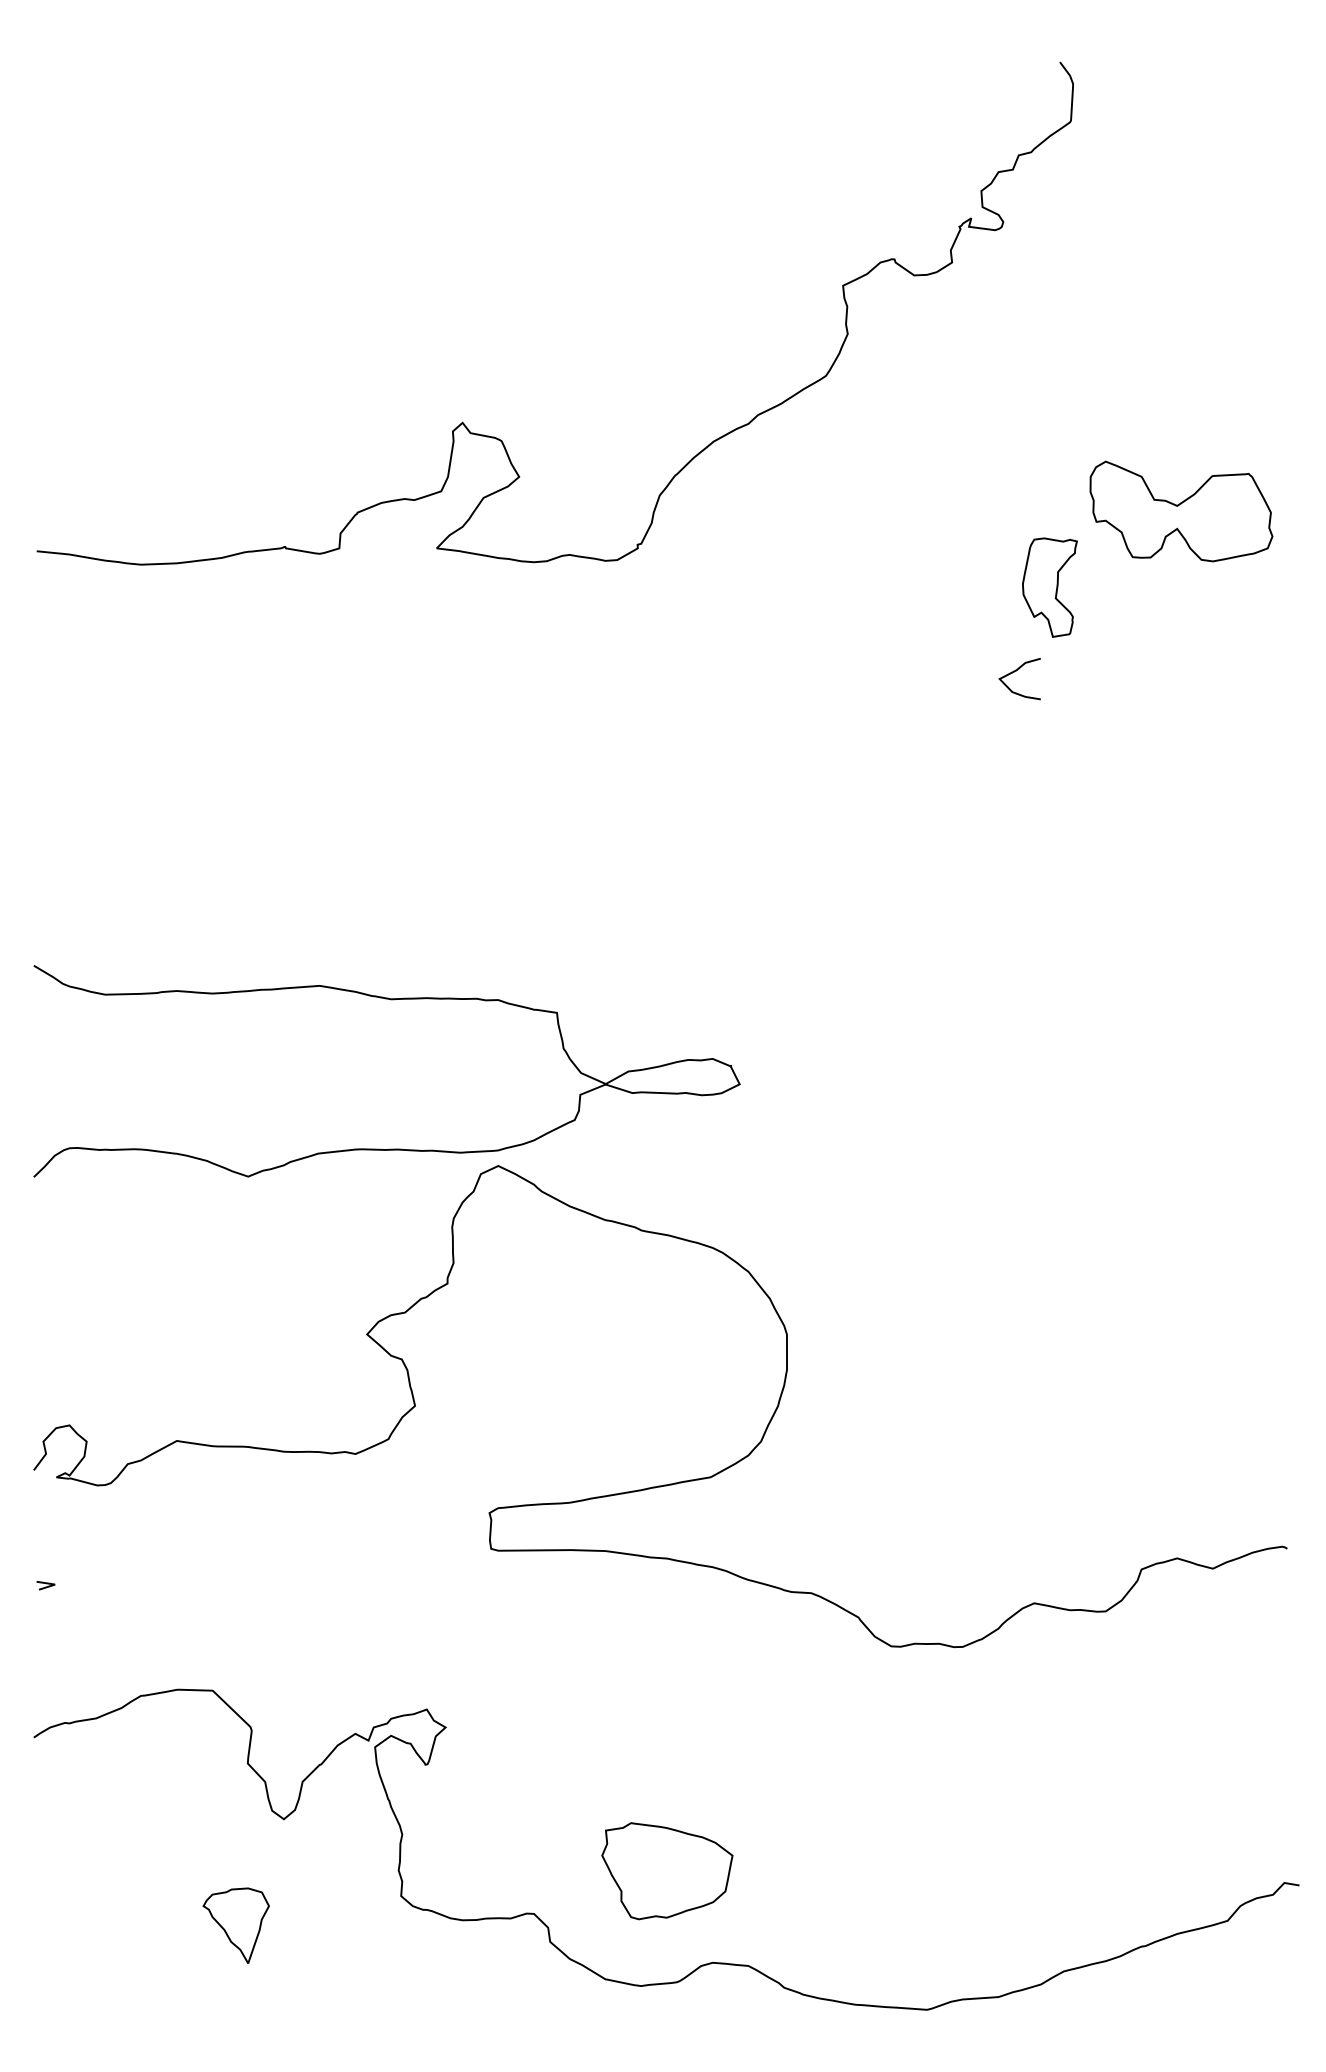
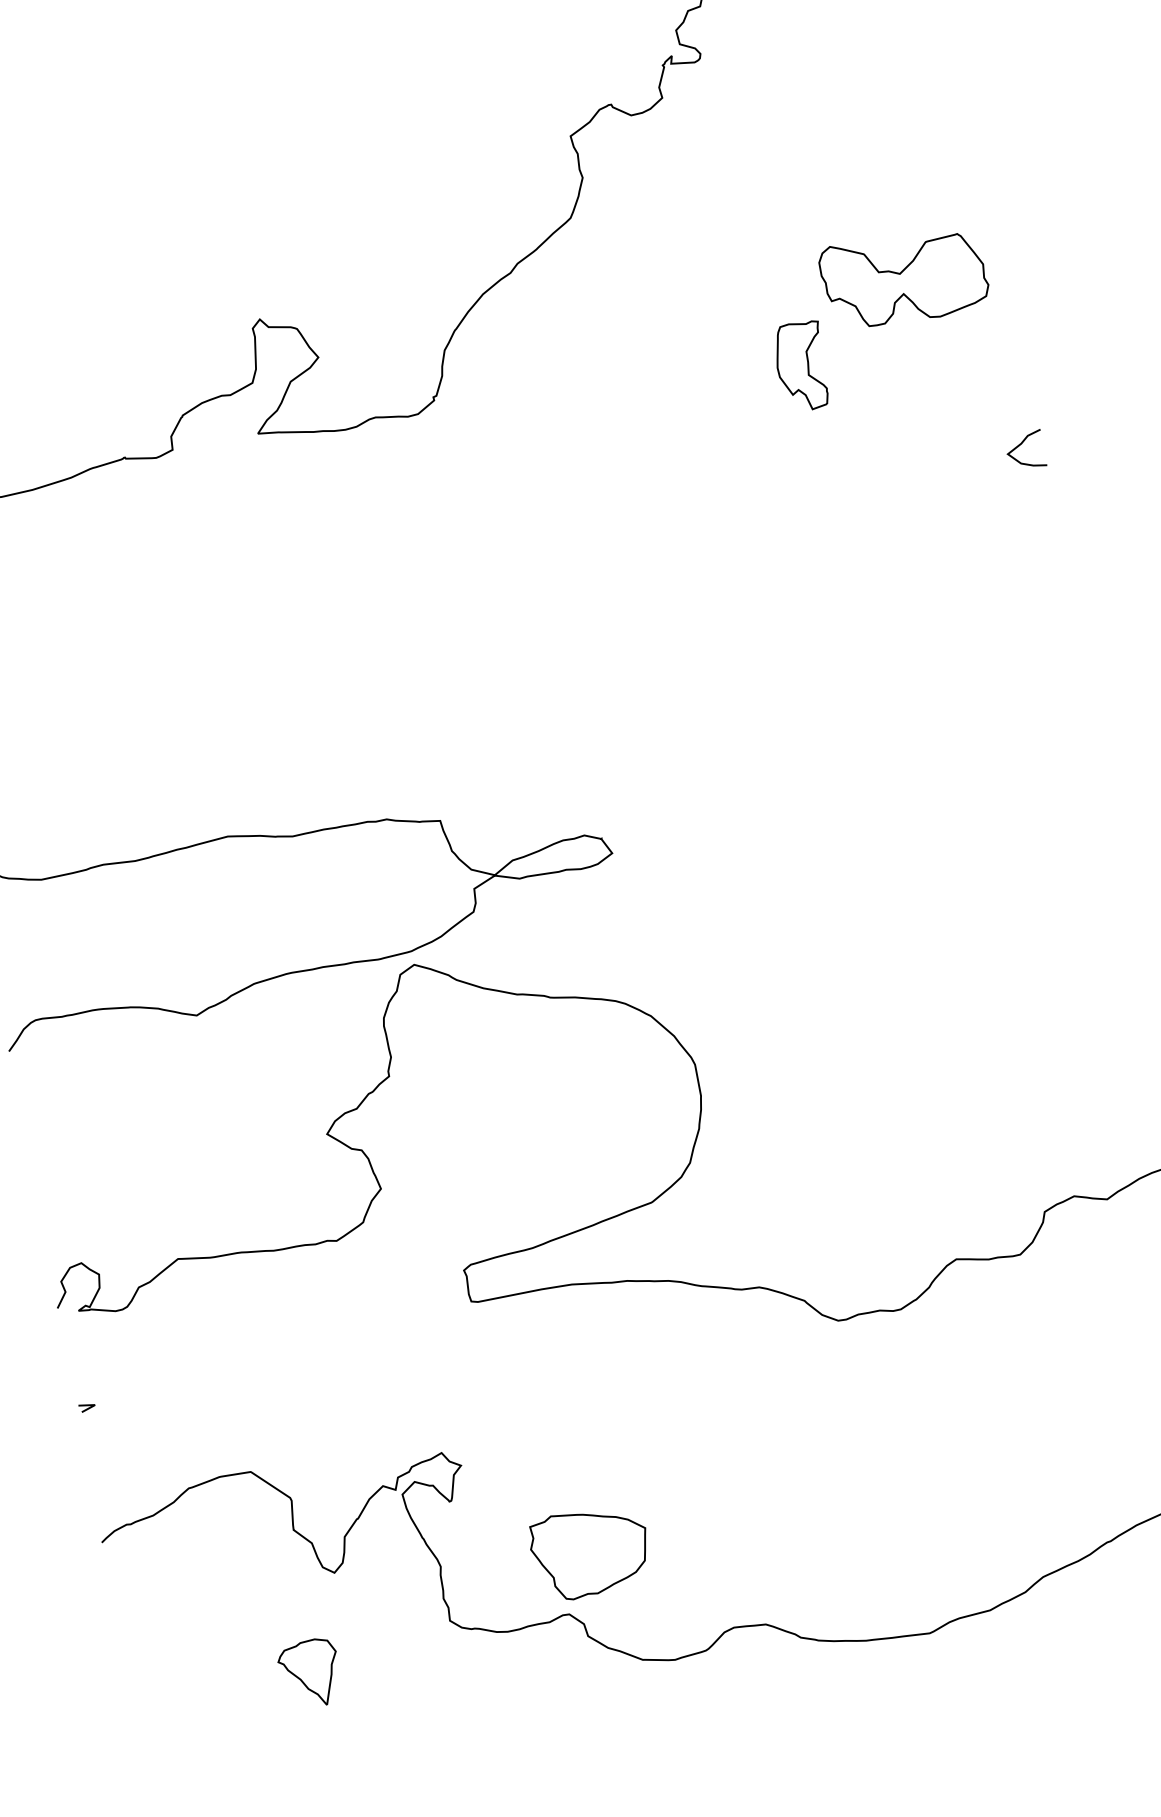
curve: (1016, 671) -> (1021, 444), moved
part: (667, 1871) -> (590, 1552), moved

